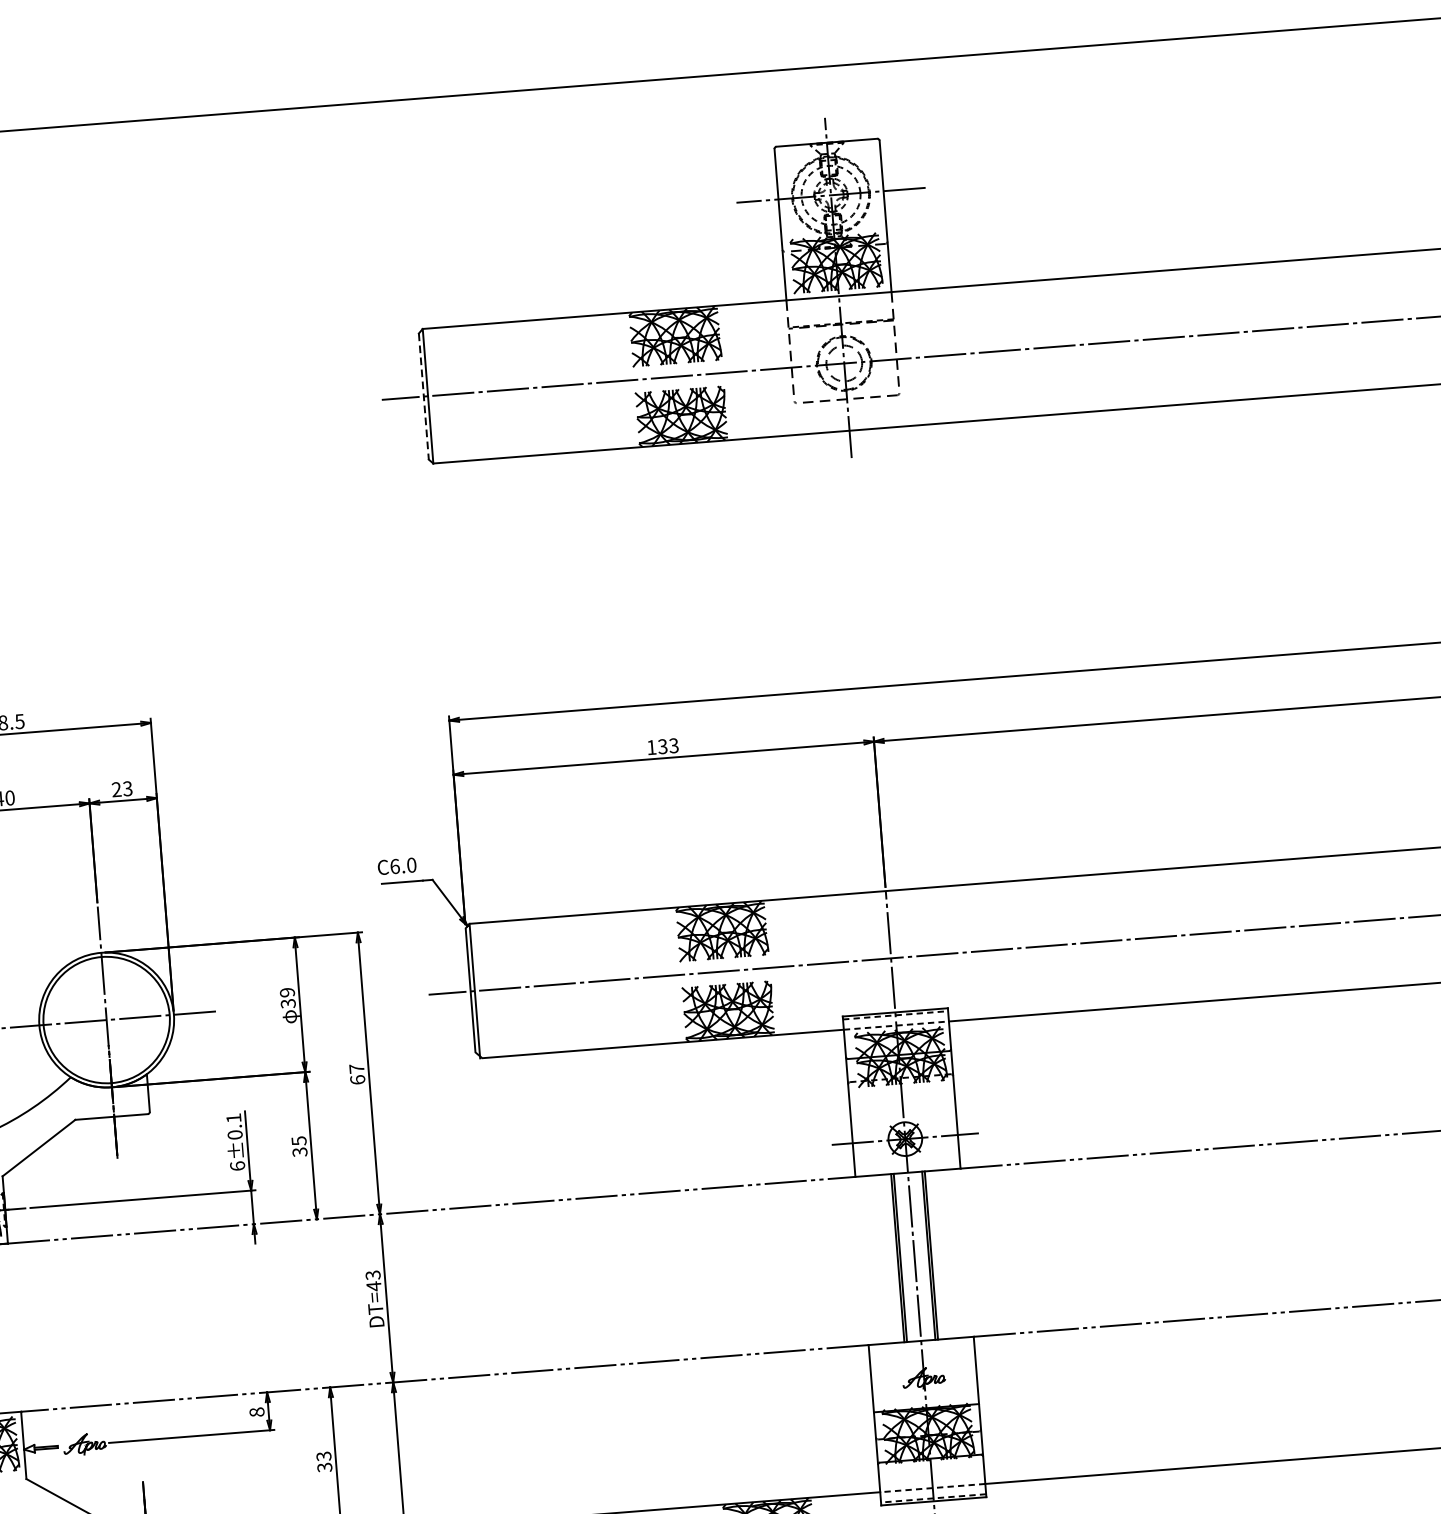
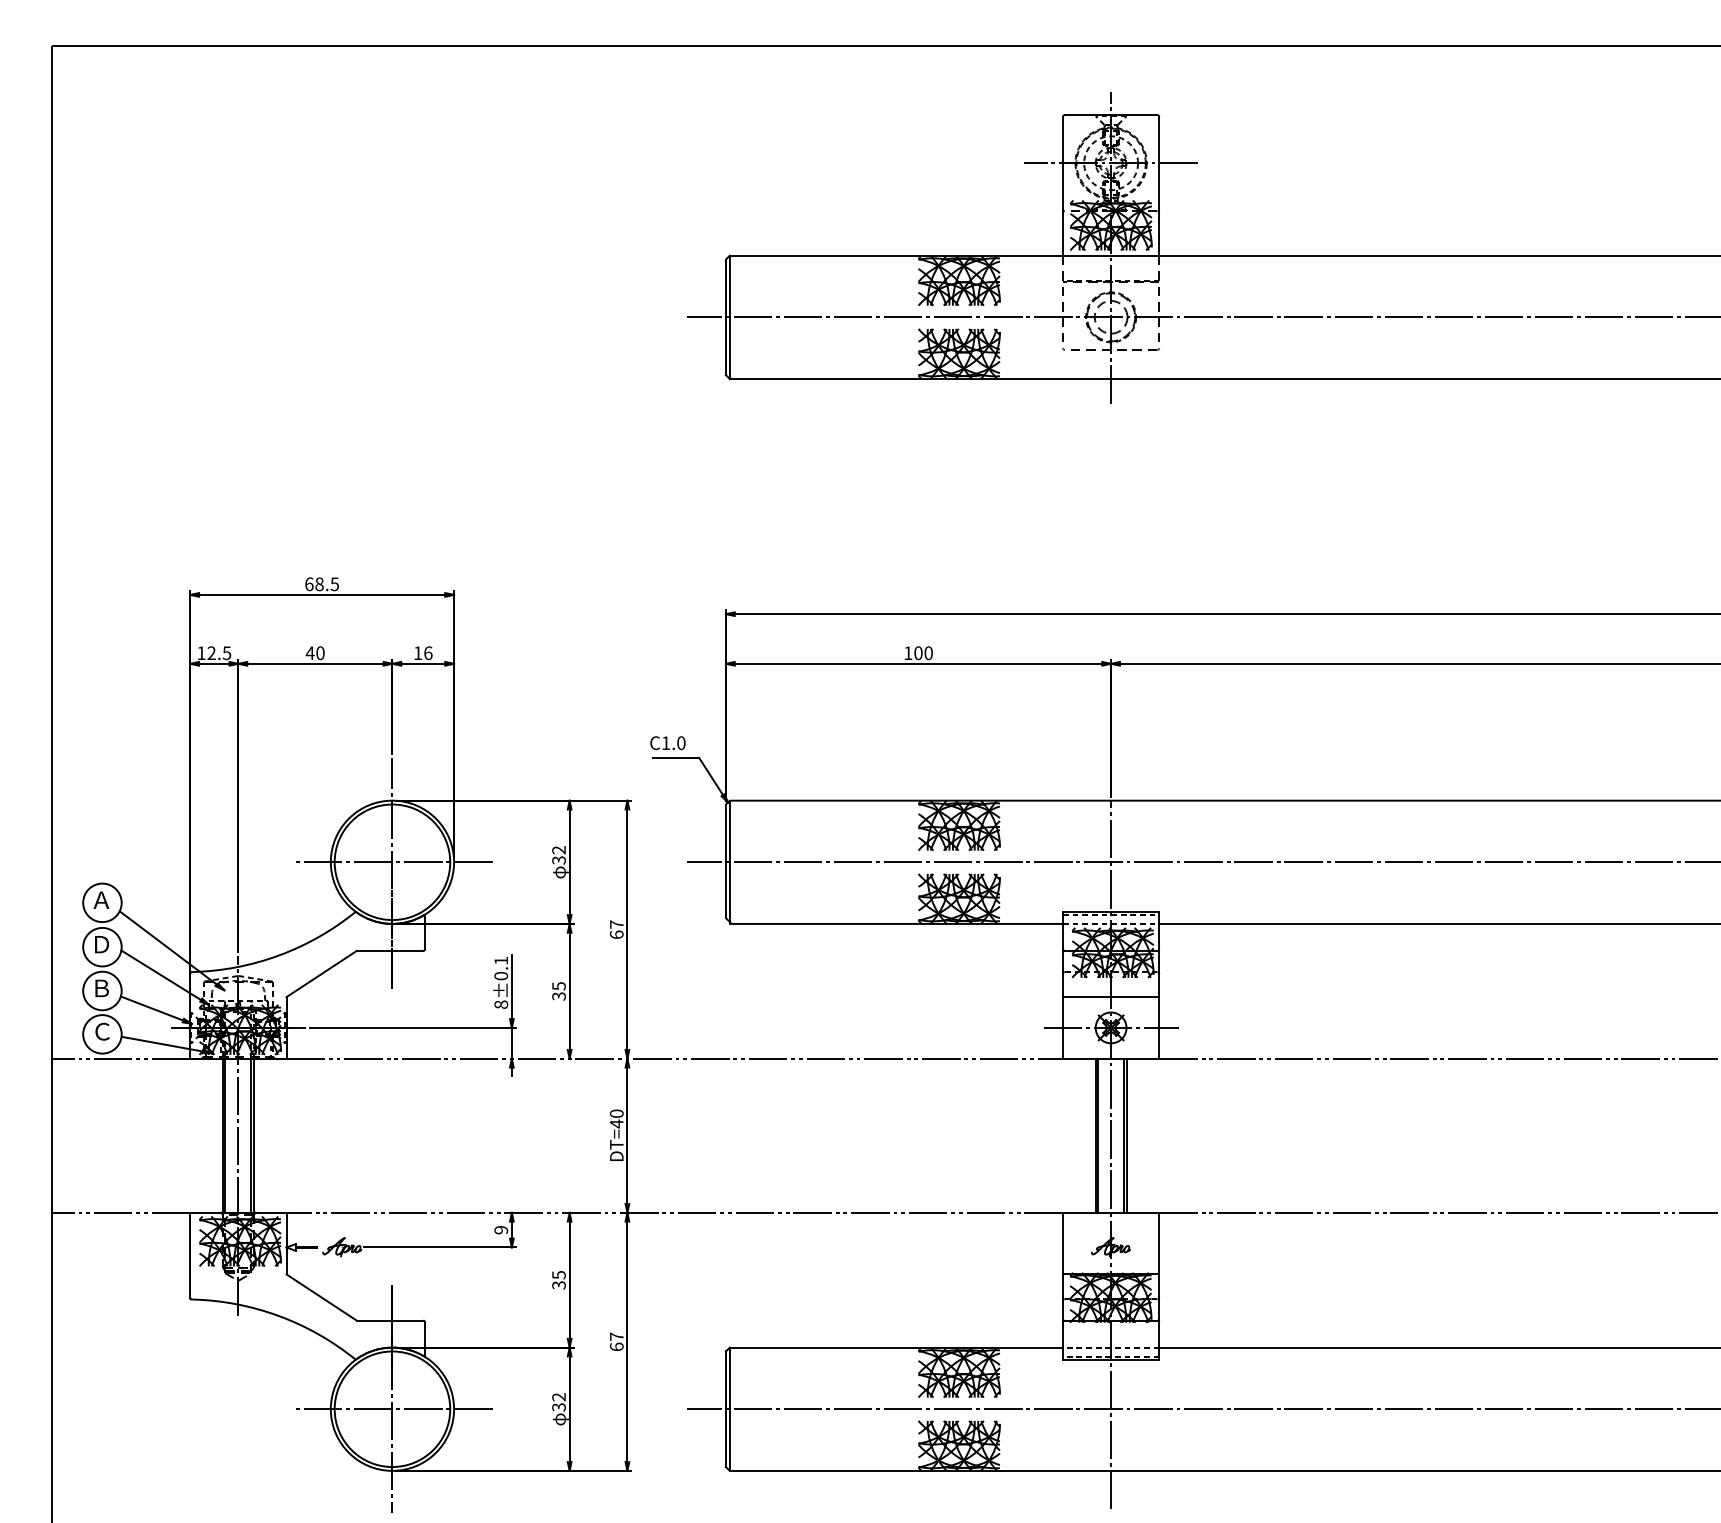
line: (423, 396) -> (725, 317), dashed -> solid
text: (668, 745) -> (923, 652), 133 -> 100
text: (121, 789) -> (422, 653), 23 -> 16
text: (395, 866) -> (666, 743), C6.0 -> C1.0
text: (286, 992) -> (558, 850), 39 -> 32
line: (902, 1105) -> (1110, 997), added
text: (237, 1165) -> (501, 1004), 6±0.1 -> 8±0.1
text: (372, 1275) -> (616, 1113), DT=43 -> DT=40
text: (257, 1412) -> (501, 1230), 8 -> 9
text: (323, 1455) -> (558, 1274), 33 -> 35

